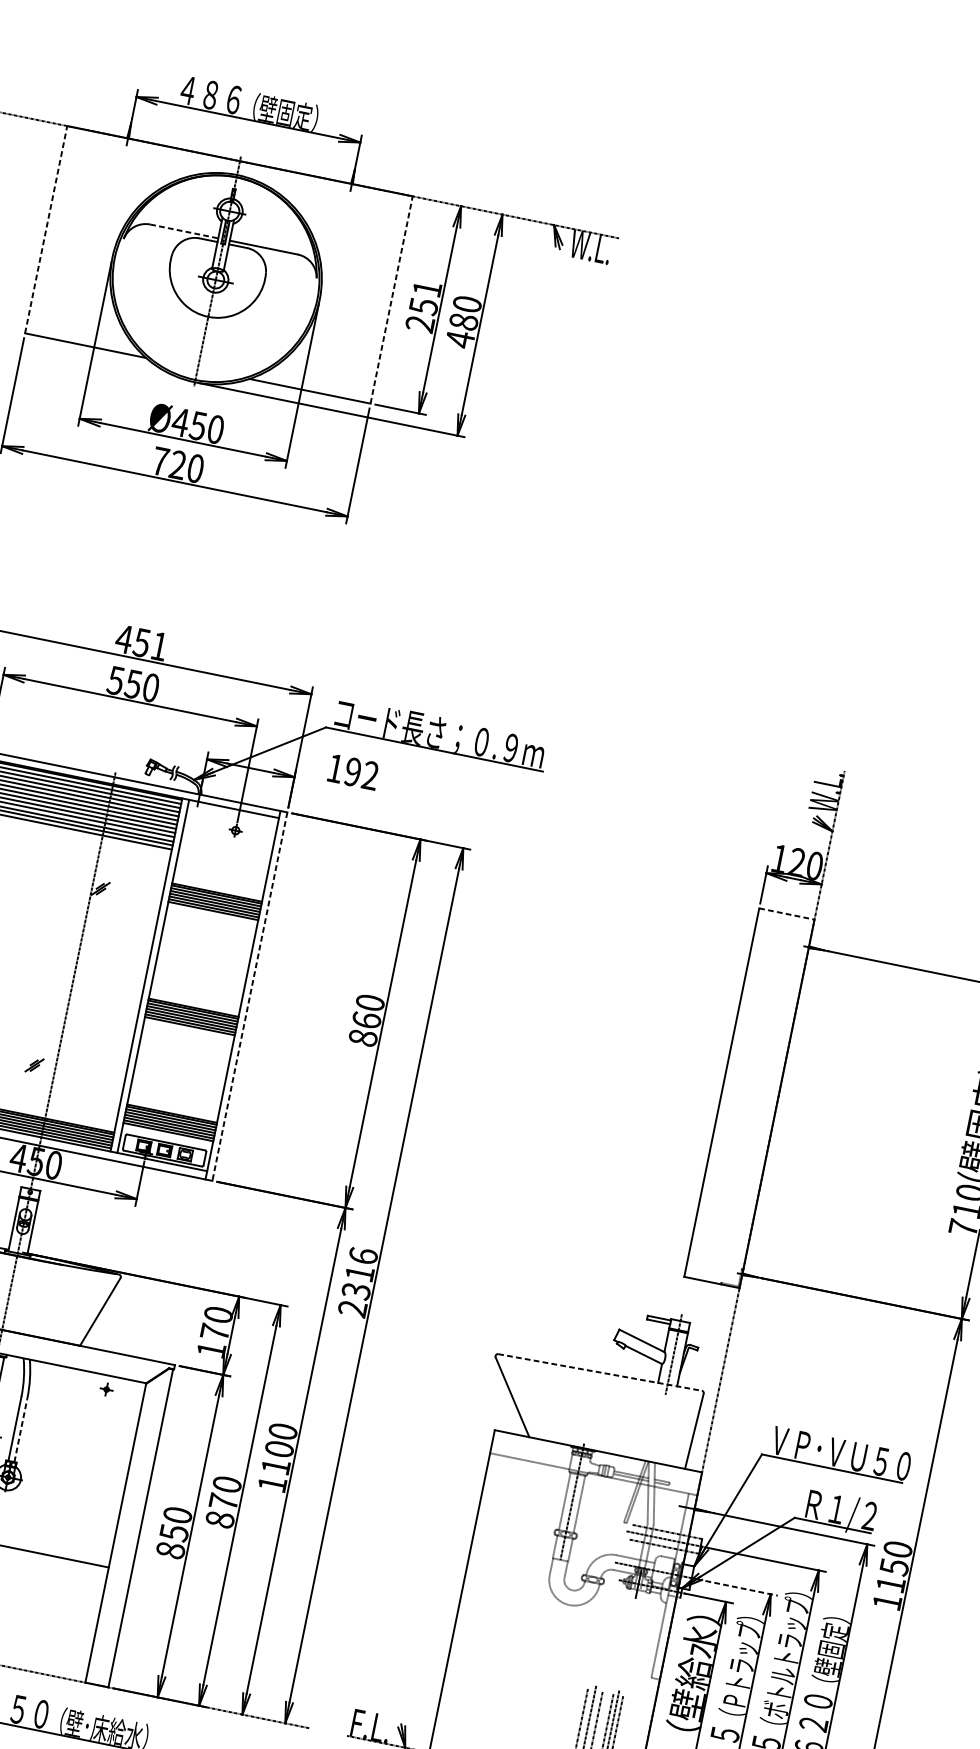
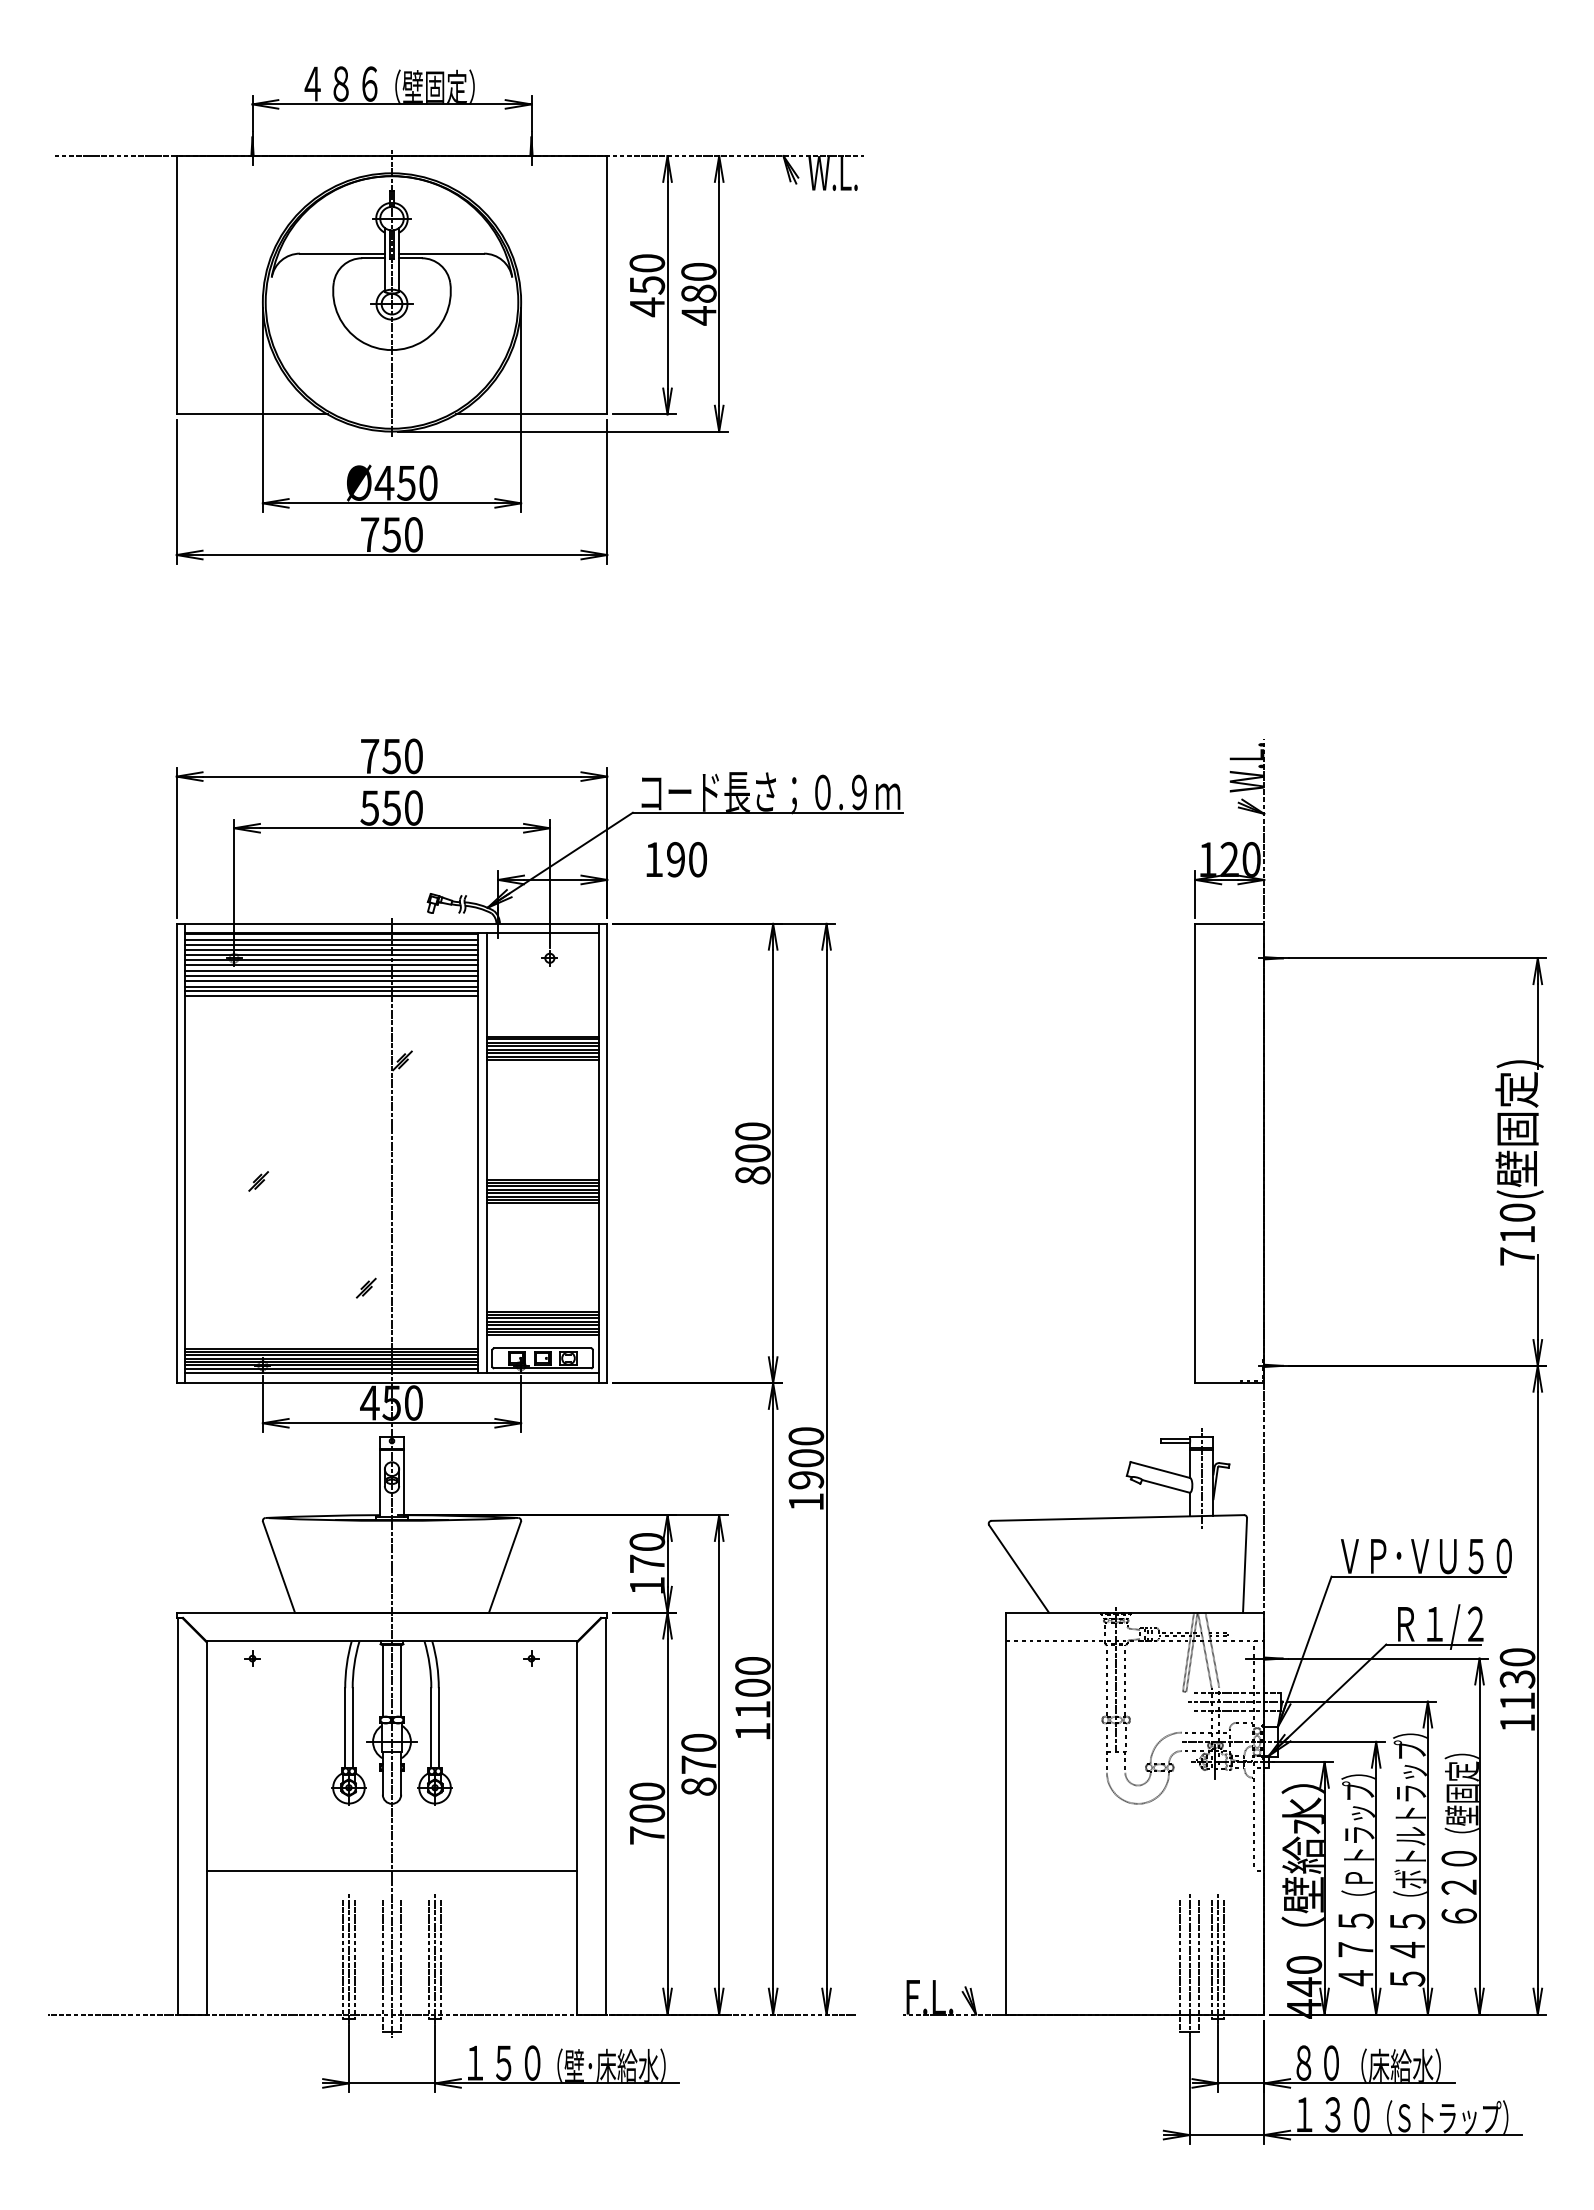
line: (46, 229) -> (176, 284), dashed -> solid
line: (184, 231) -> (342, 253), dashed -> solid
line: (391, 299) -> (607, 284), dashed -> solid
text: (423, 306) -> (647, 285), 251 -> 450
text: (177, 464) -> (391, 534), 720 -> 750
text: (141, 642) -> (391, 756), 451 -> 750
text: (370, 775) -> (697, 859), 192 -> 190
line: (787, 913) -> (1230, 923), dashed -> solid
line: (250, 996) -> (607, 1153), dashed -> solid
text: (366, 1020) -> (752, 1153), 860 -> 800
text: (358, 1282) -> (806, 1469), 2316 -> 1900
line: (600, 1372) -> (1118, 1517), dashed -> solid
line: (20, 1430) -> (438, 1728), dashed -> solid
text: (172, 1541) -> (647, 1824), 850 -> 700
text: (893, 1567) -> (1516, 1679), 1150 -> 1130
line: (737, 1587) -> (1334, 1741), dashed -> solid

